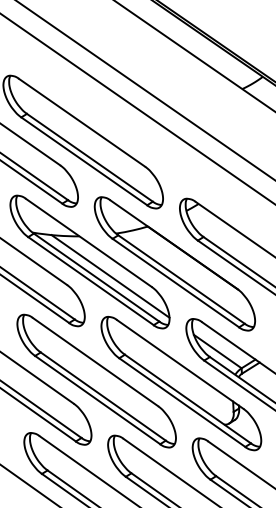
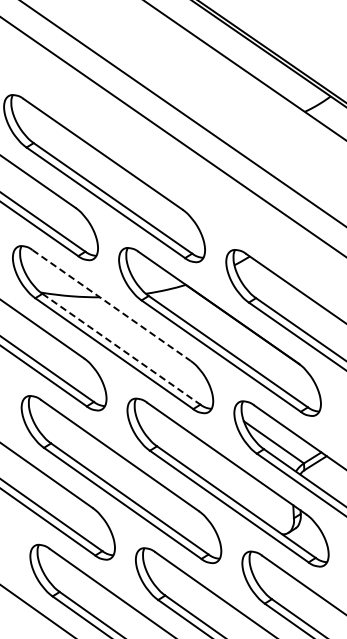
line: (88, 242) -> (111, 305), solid -> dashed
line: (110, 276) -> (138, 347), removed
line: (96, 277) -> (121, 349), solid -> dashed

